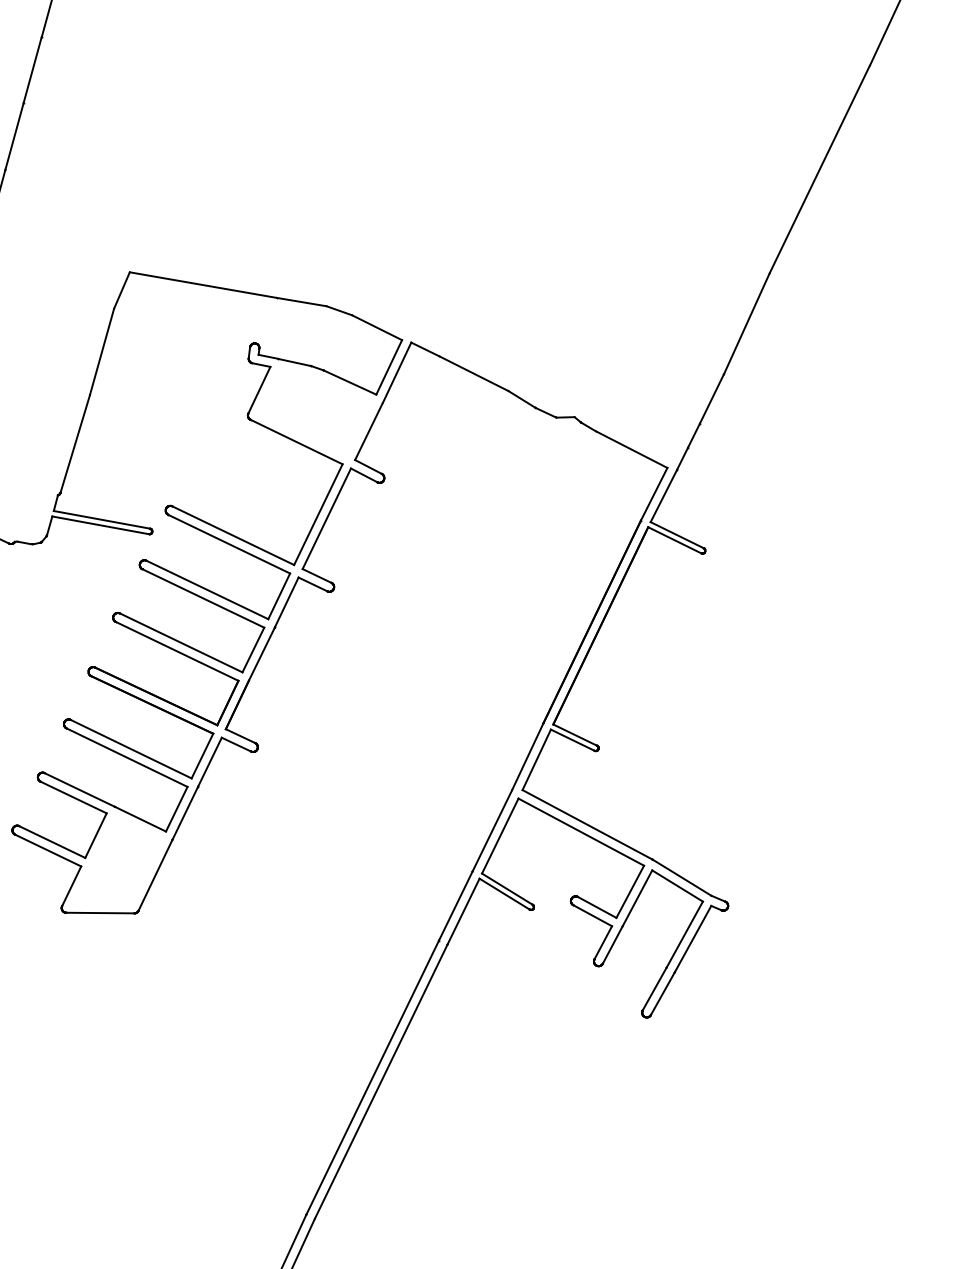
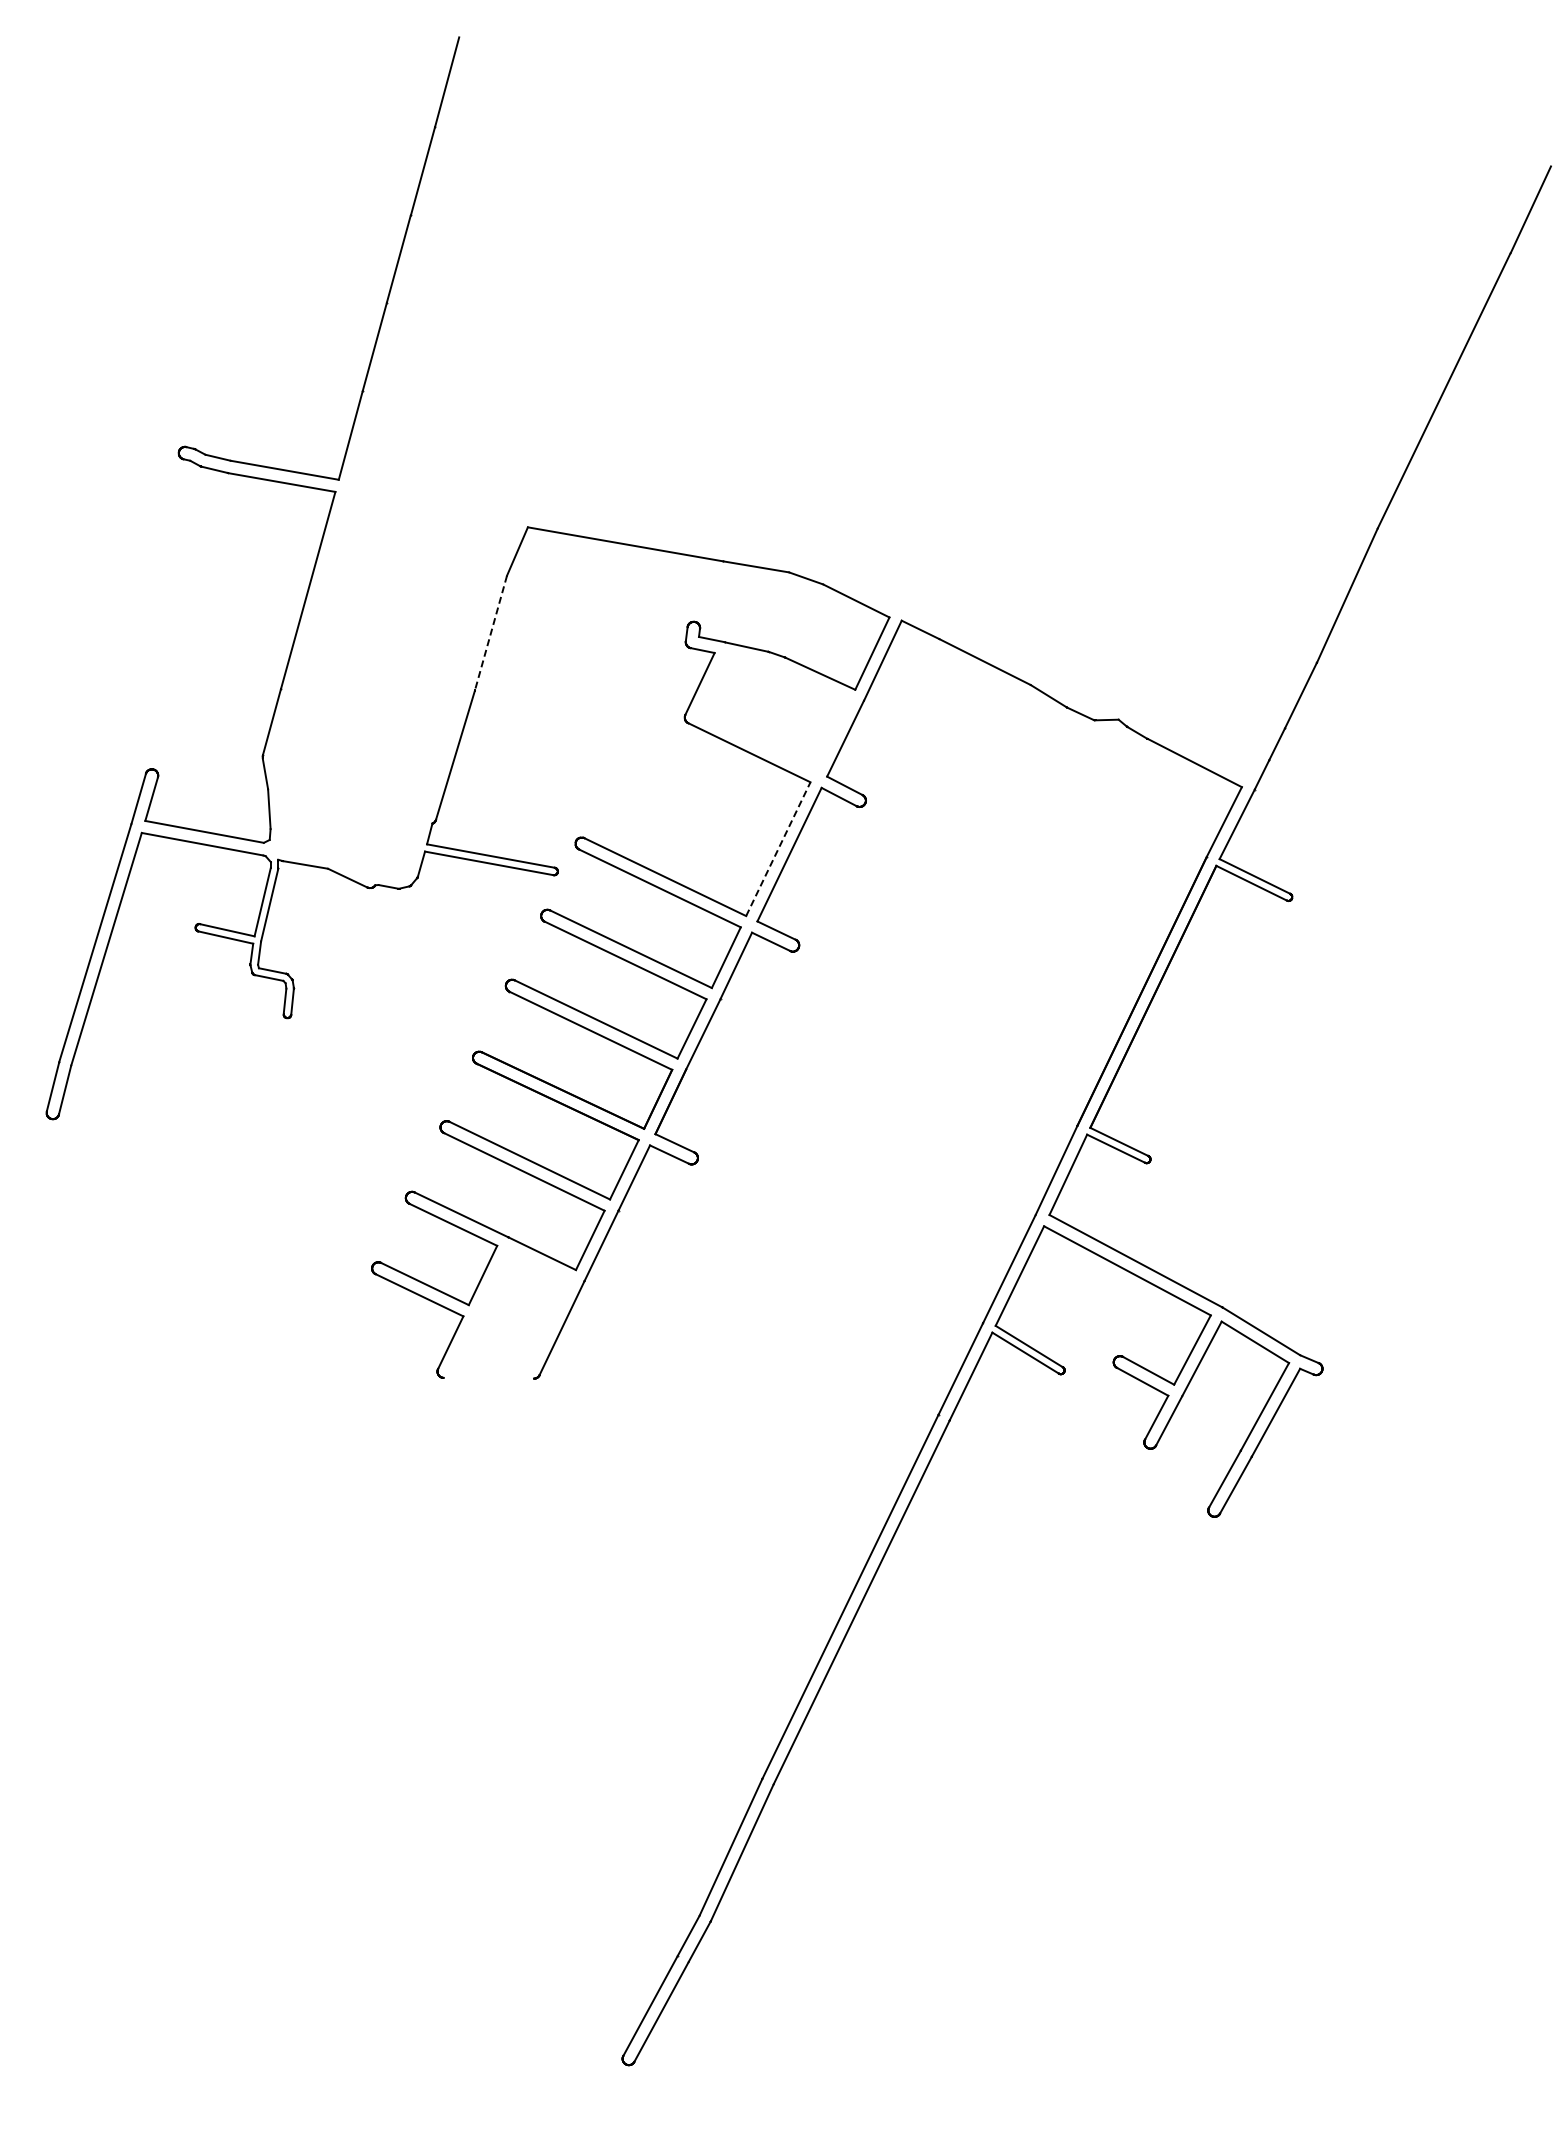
line: (102, 352) -> (491, 633), solid -> dashed
line: (318, 514) -> (778, 848), solid -> dashed
line: (100, 912) -> (488, 1377), removed

